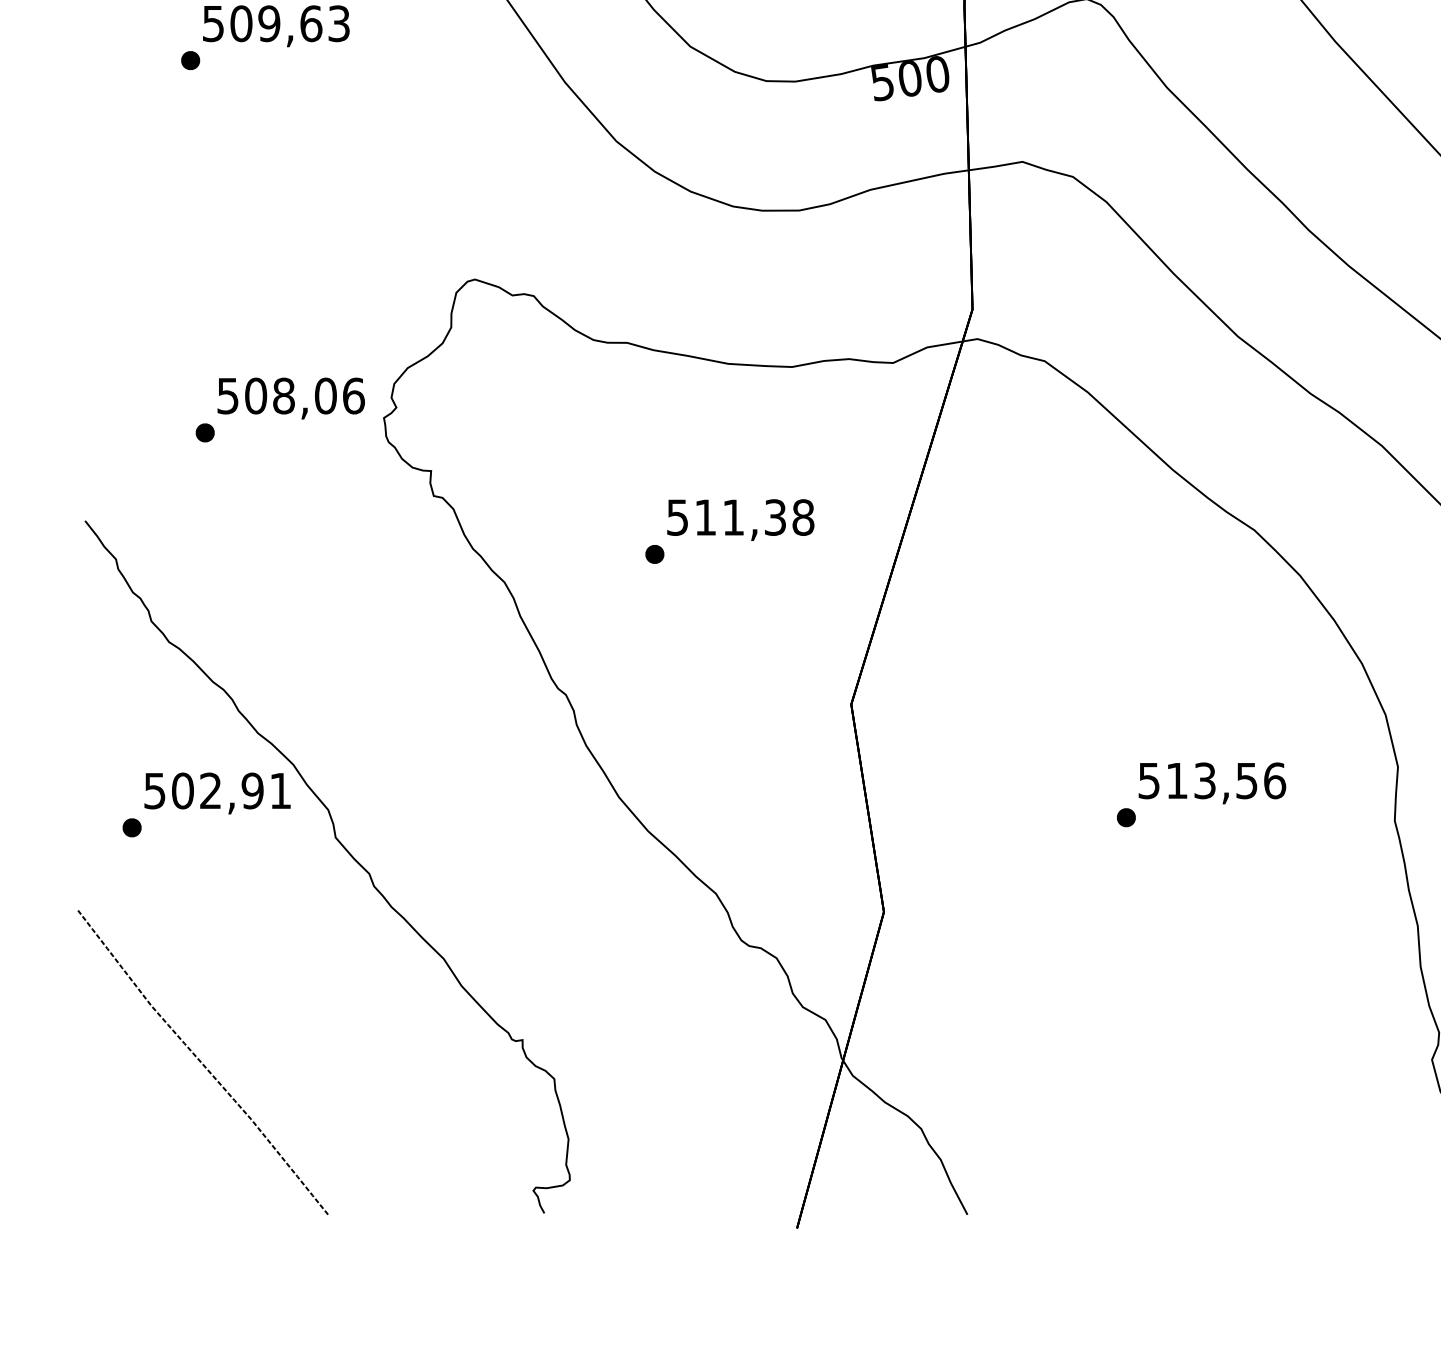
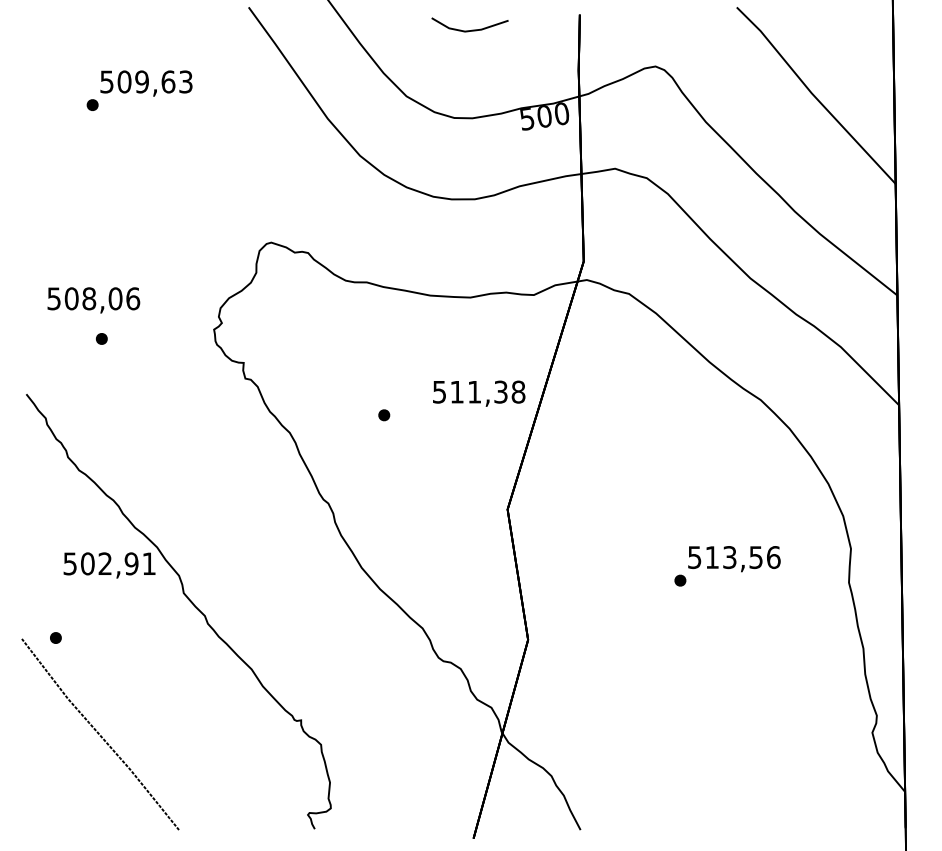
text: (290, 398) -> (93, 300), moved
text: (741, 519) -> (479, 393), moved
part: (131, 826) -> (55, 637), moved

